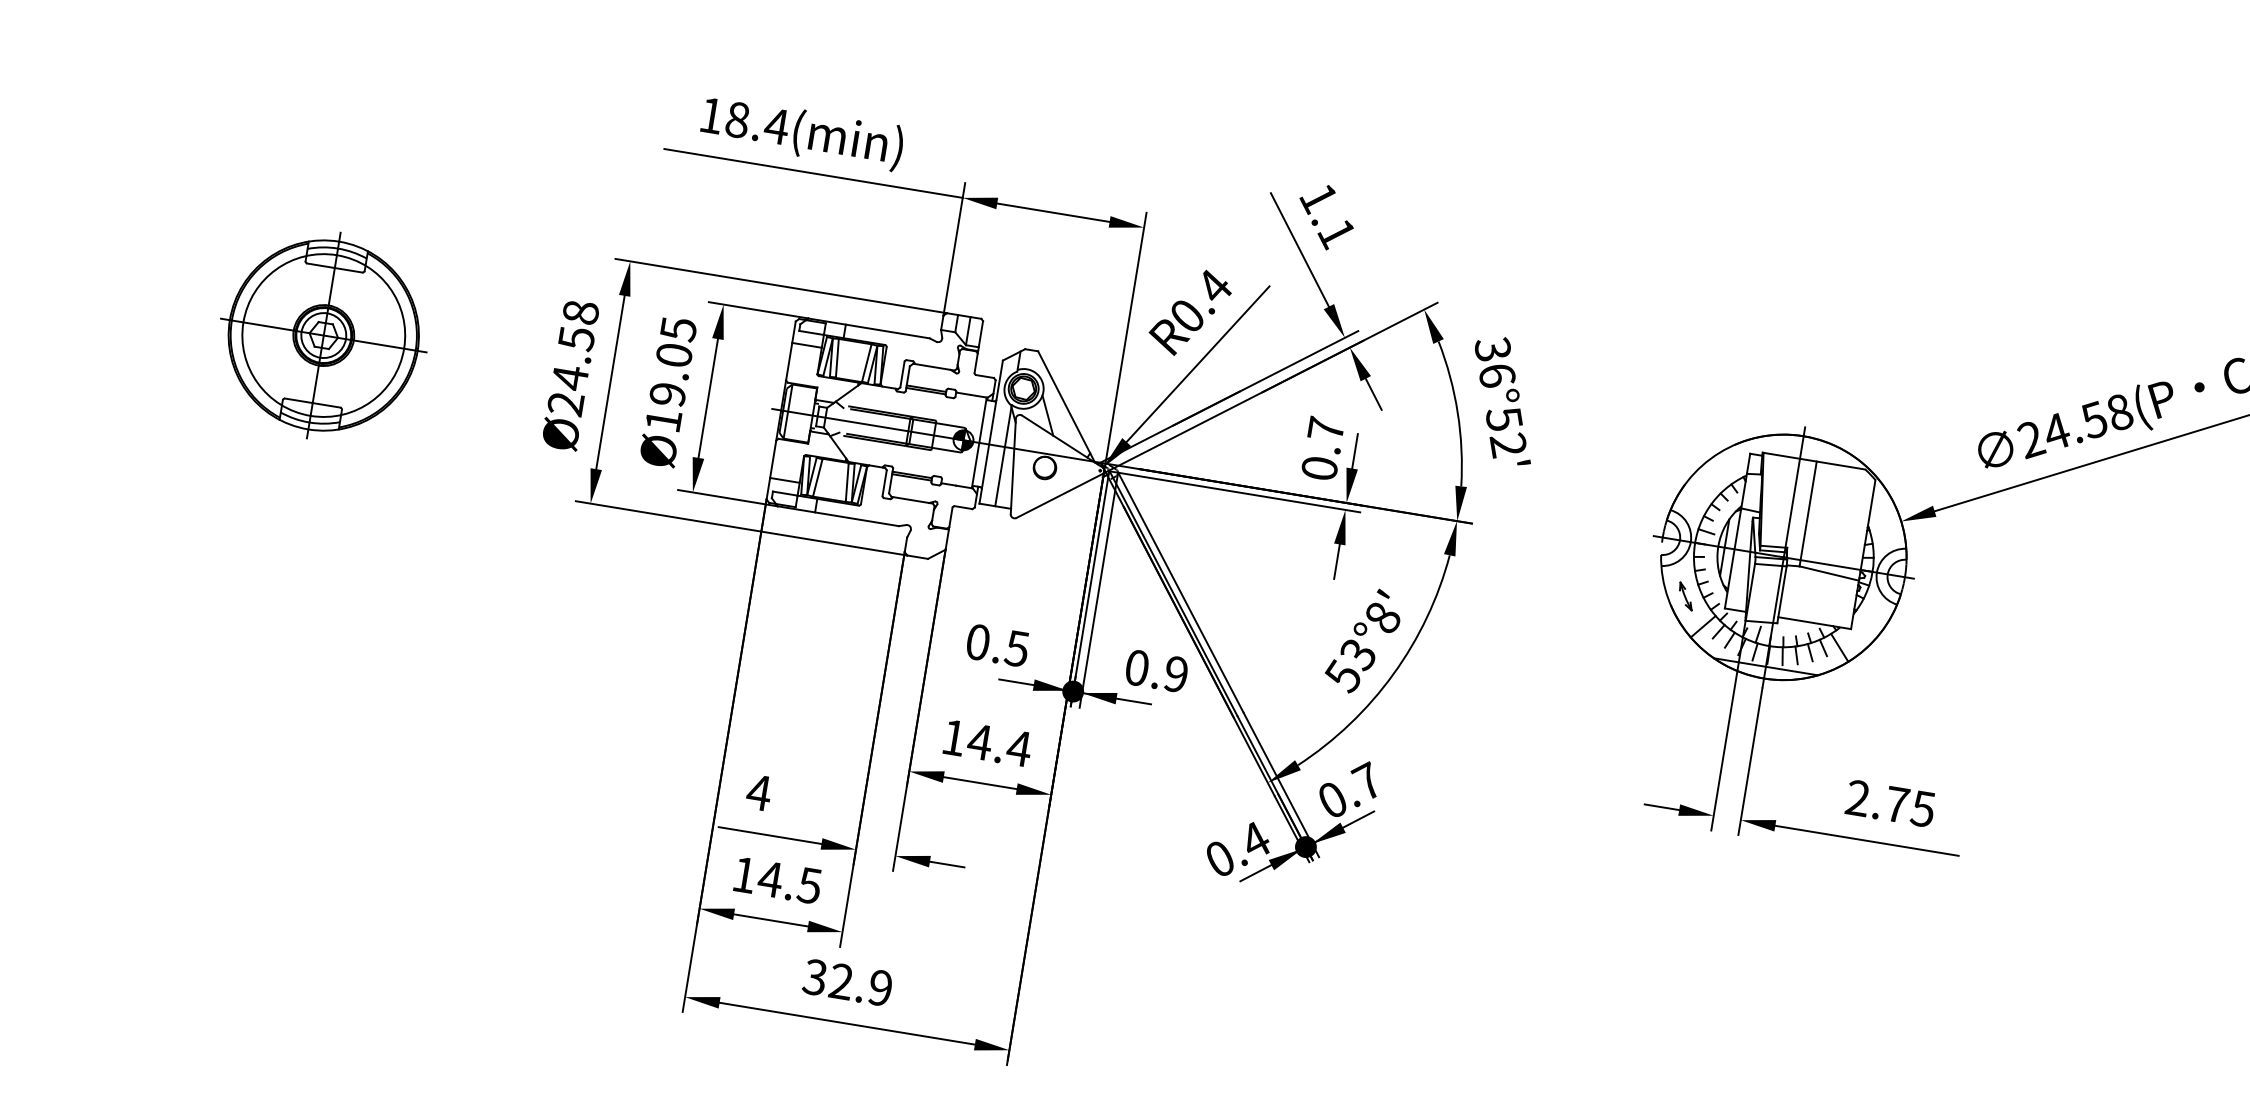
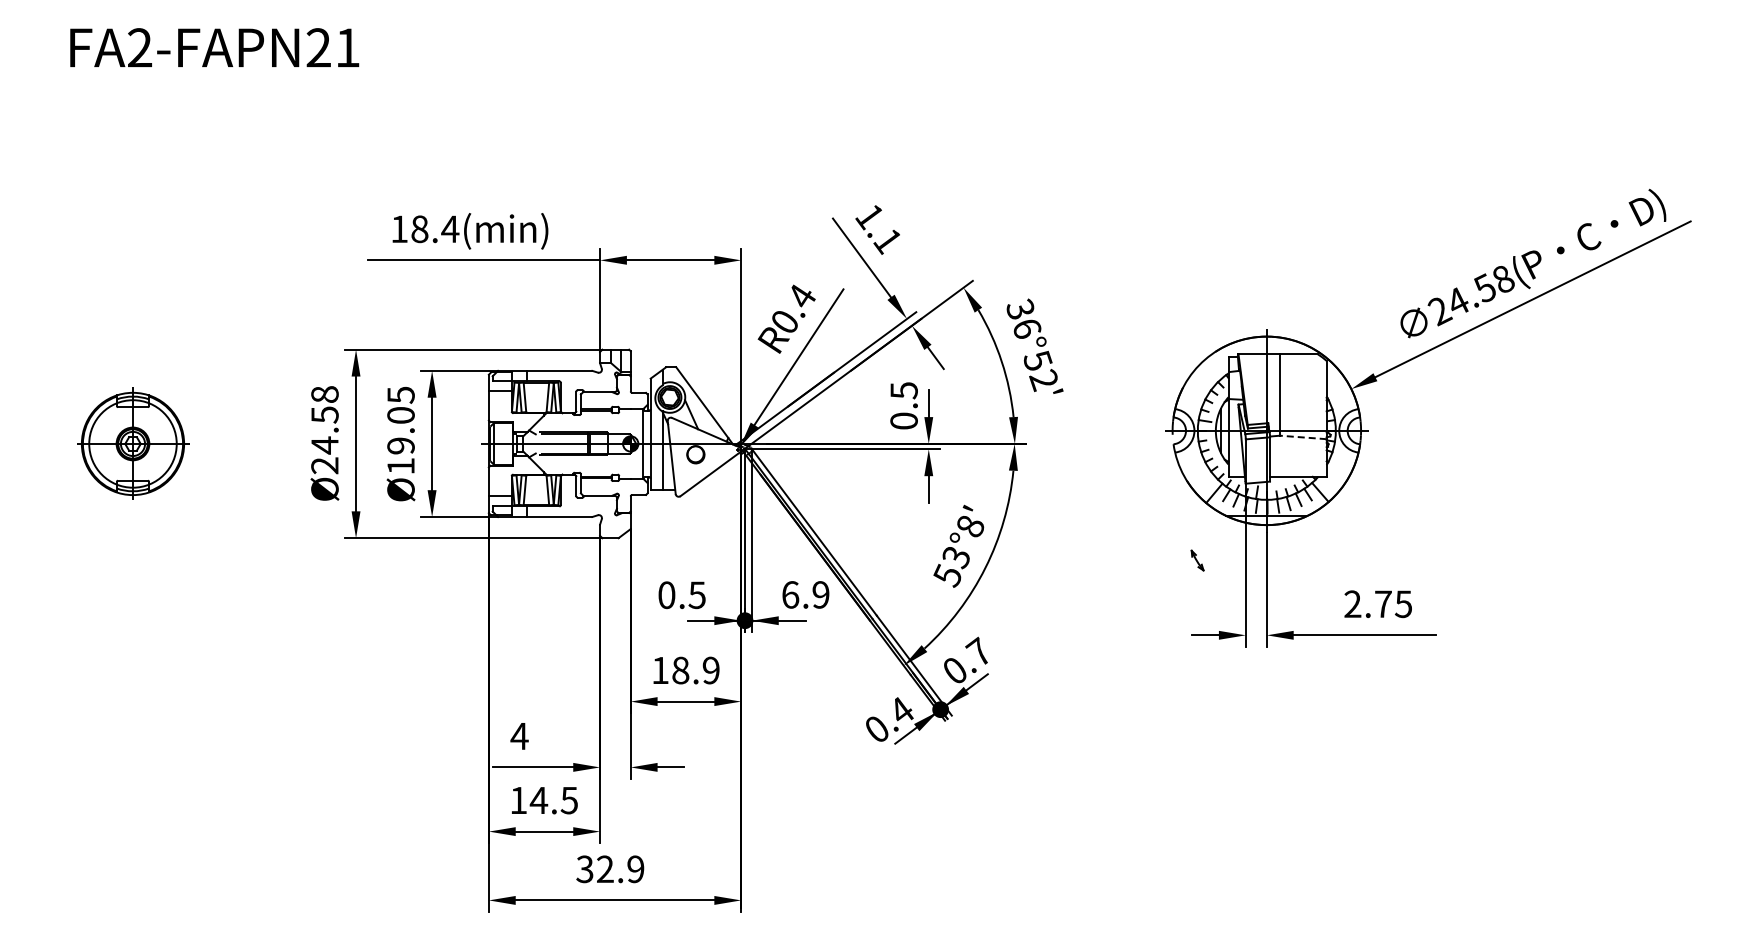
part: (323, 334) -> (132, 443), size x0.7
text: (1325, 429) -> (903, 390), 0.7 -> 0.5
line: (1828, 573) -> (1302, 437), solid -> dashed
part: (1685, 596) -> (1197, 560), moved
text: (1137, 667) -> (790, 594), 0.9 -> 6.9
text: (999, 745) -> (695, 670), 14.4 -> 18.9

